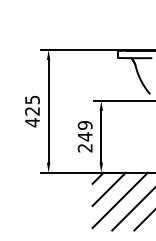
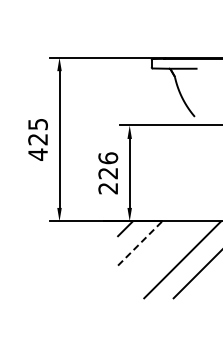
text: (85, 130) -> (108, 165), 249 -> 226
line: (109, 189) -> (140, 243), solid -> dashed
line: (119, 200) -> (154, 258), removed

